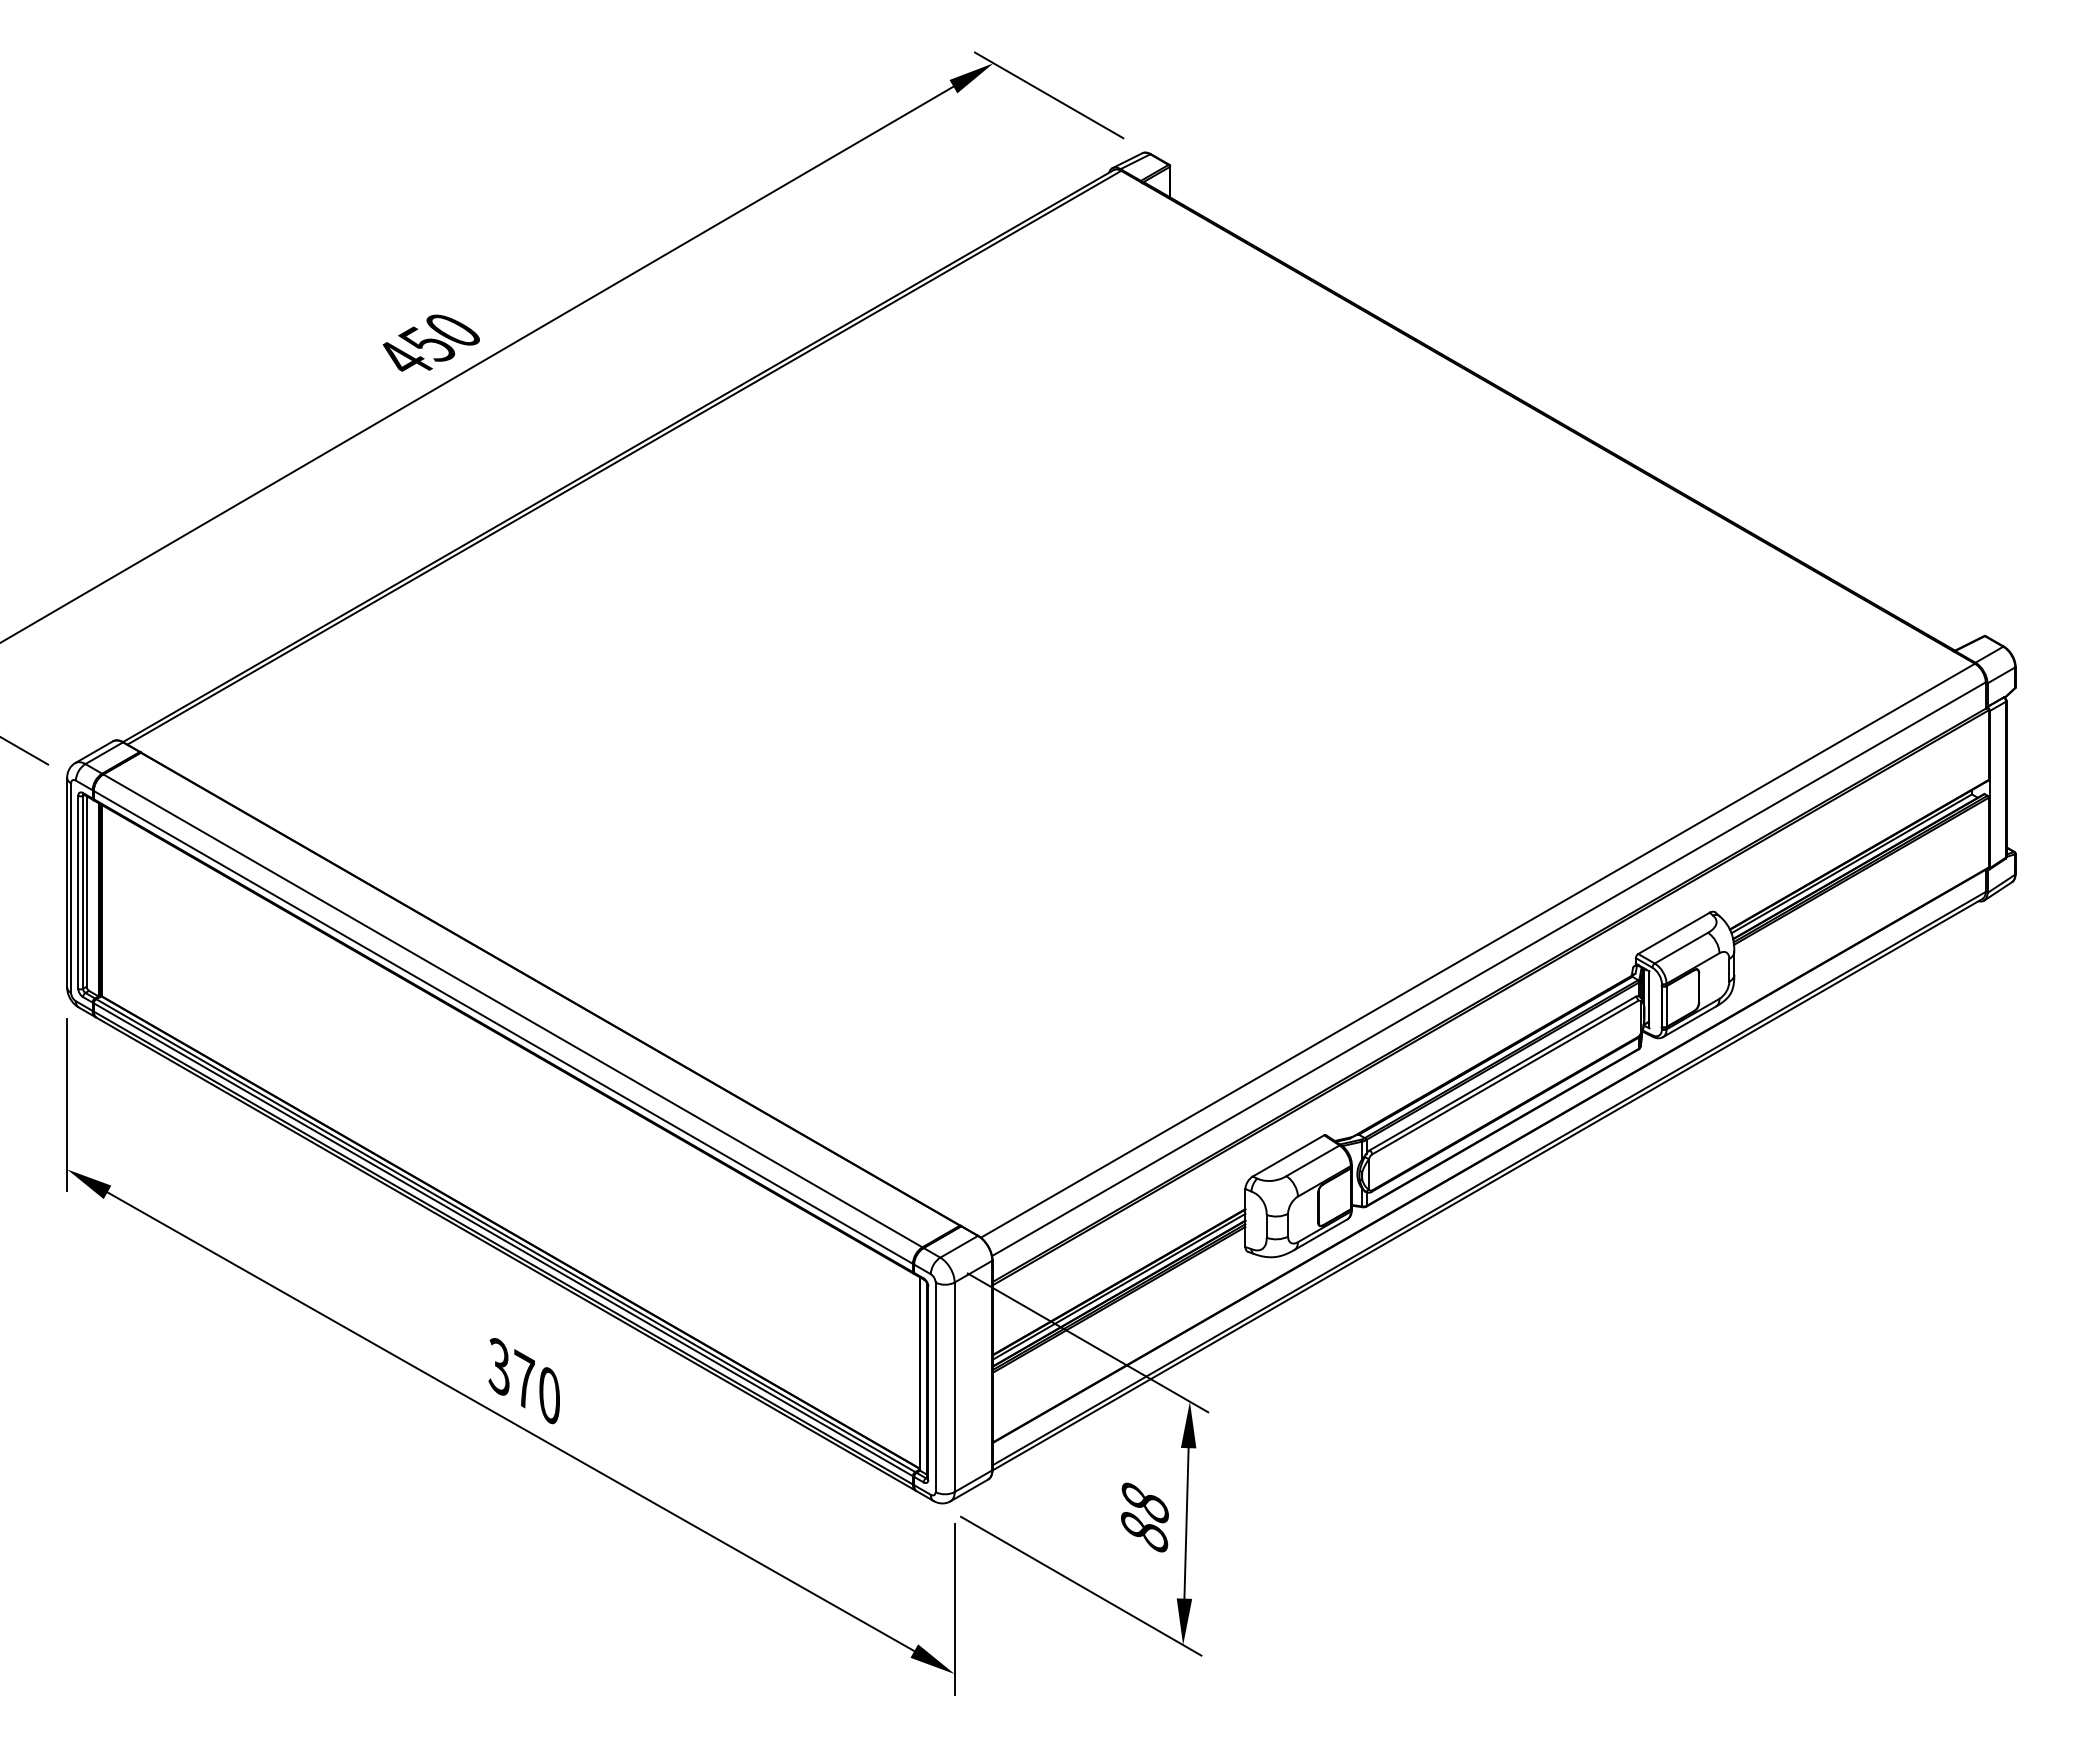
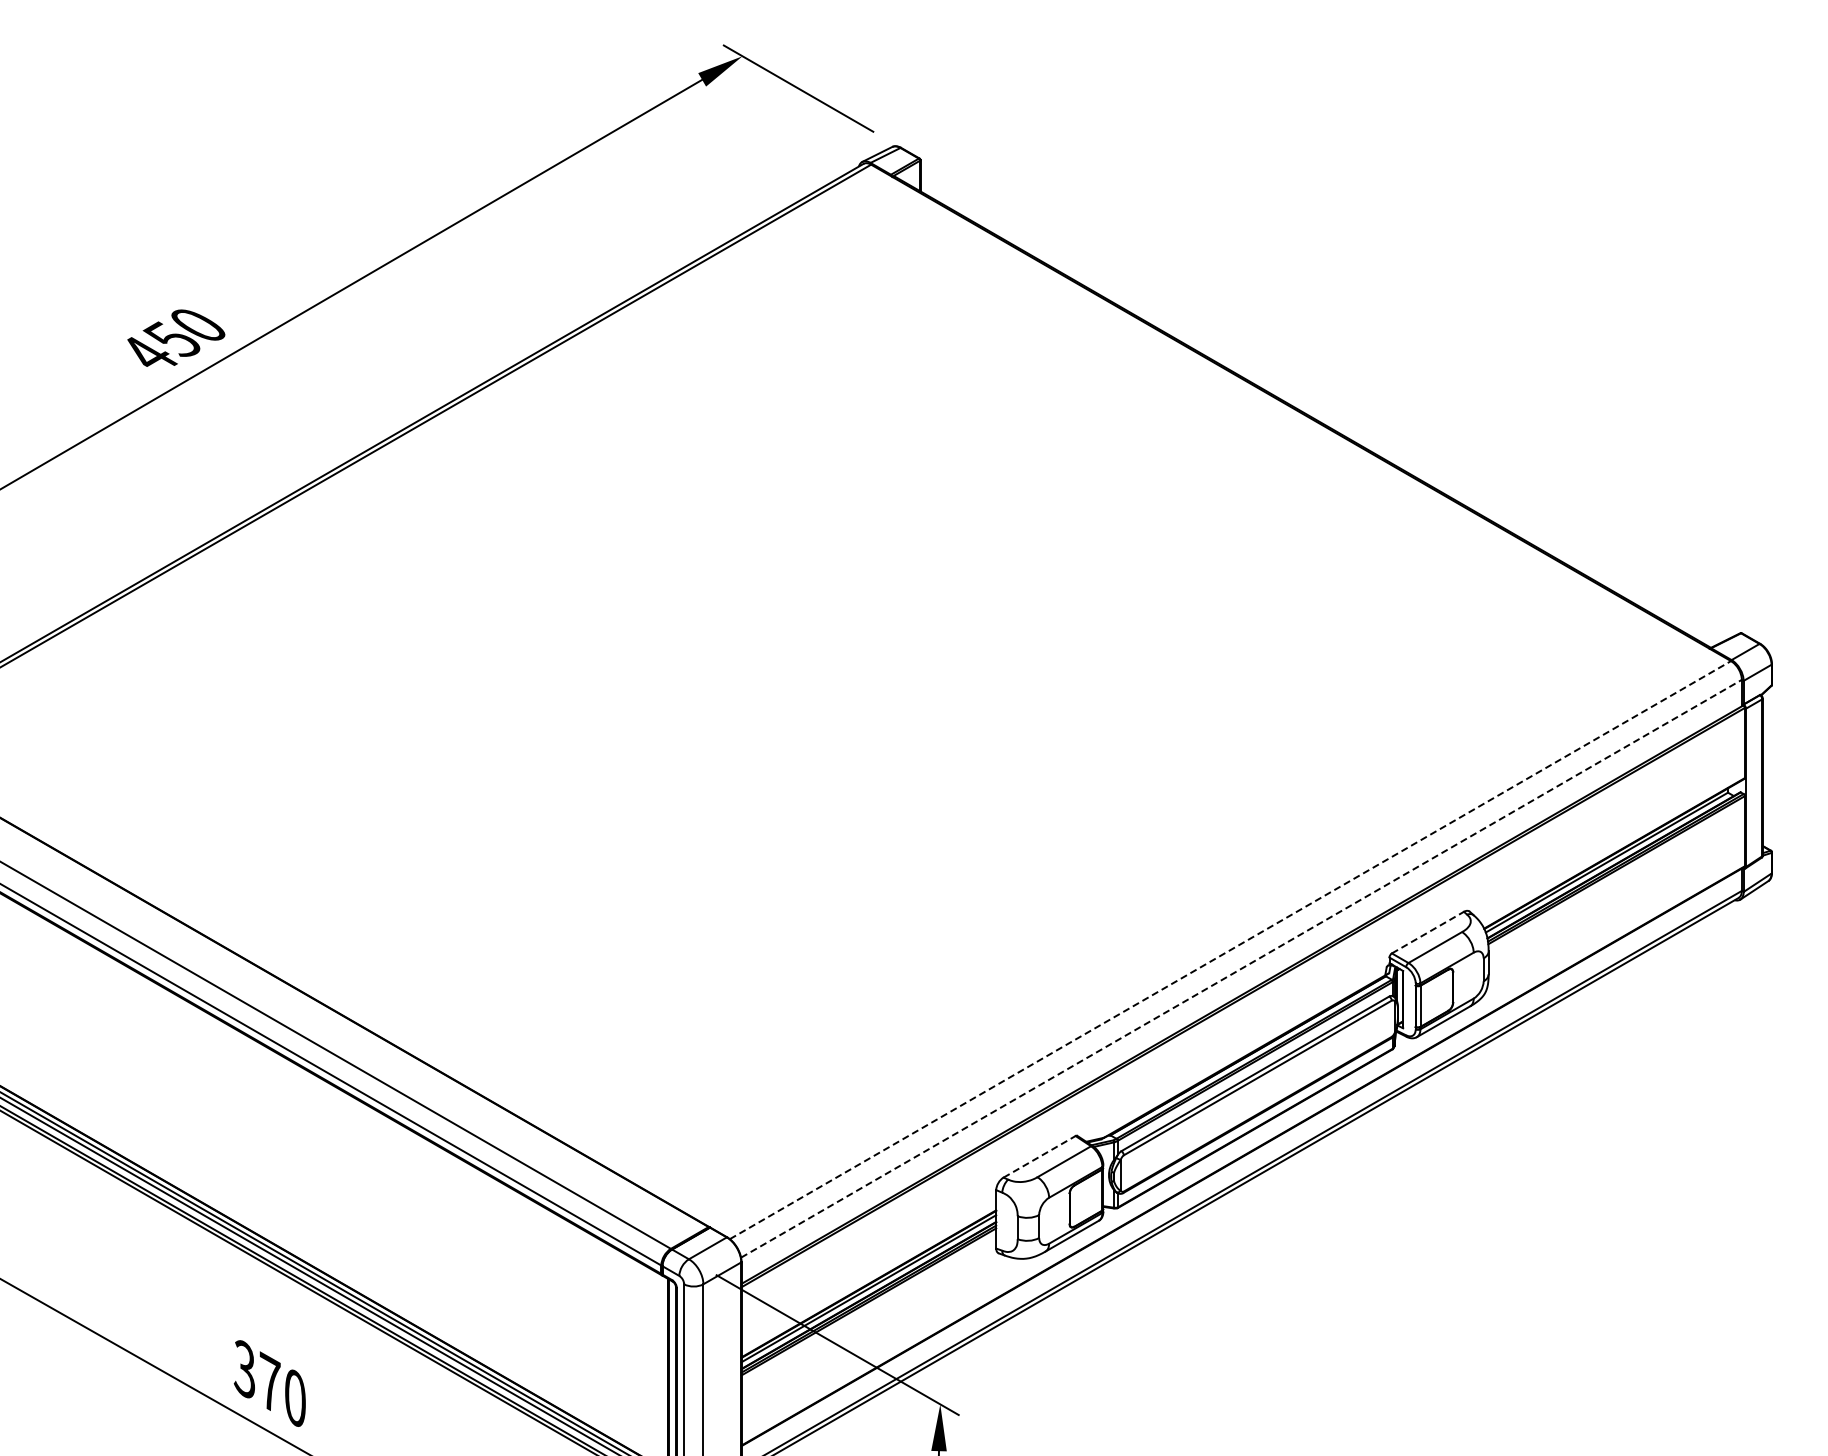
line: (1674, 933) -> (1428, 932), solid -> dashed
line: (1477, 950) -> (1229, 949), solid -> dashed
line: (1488, 969) -> (1241, 969), solid -> dashed
line: (1288, 1155) -> (1039, 1156), solid -> dashed

